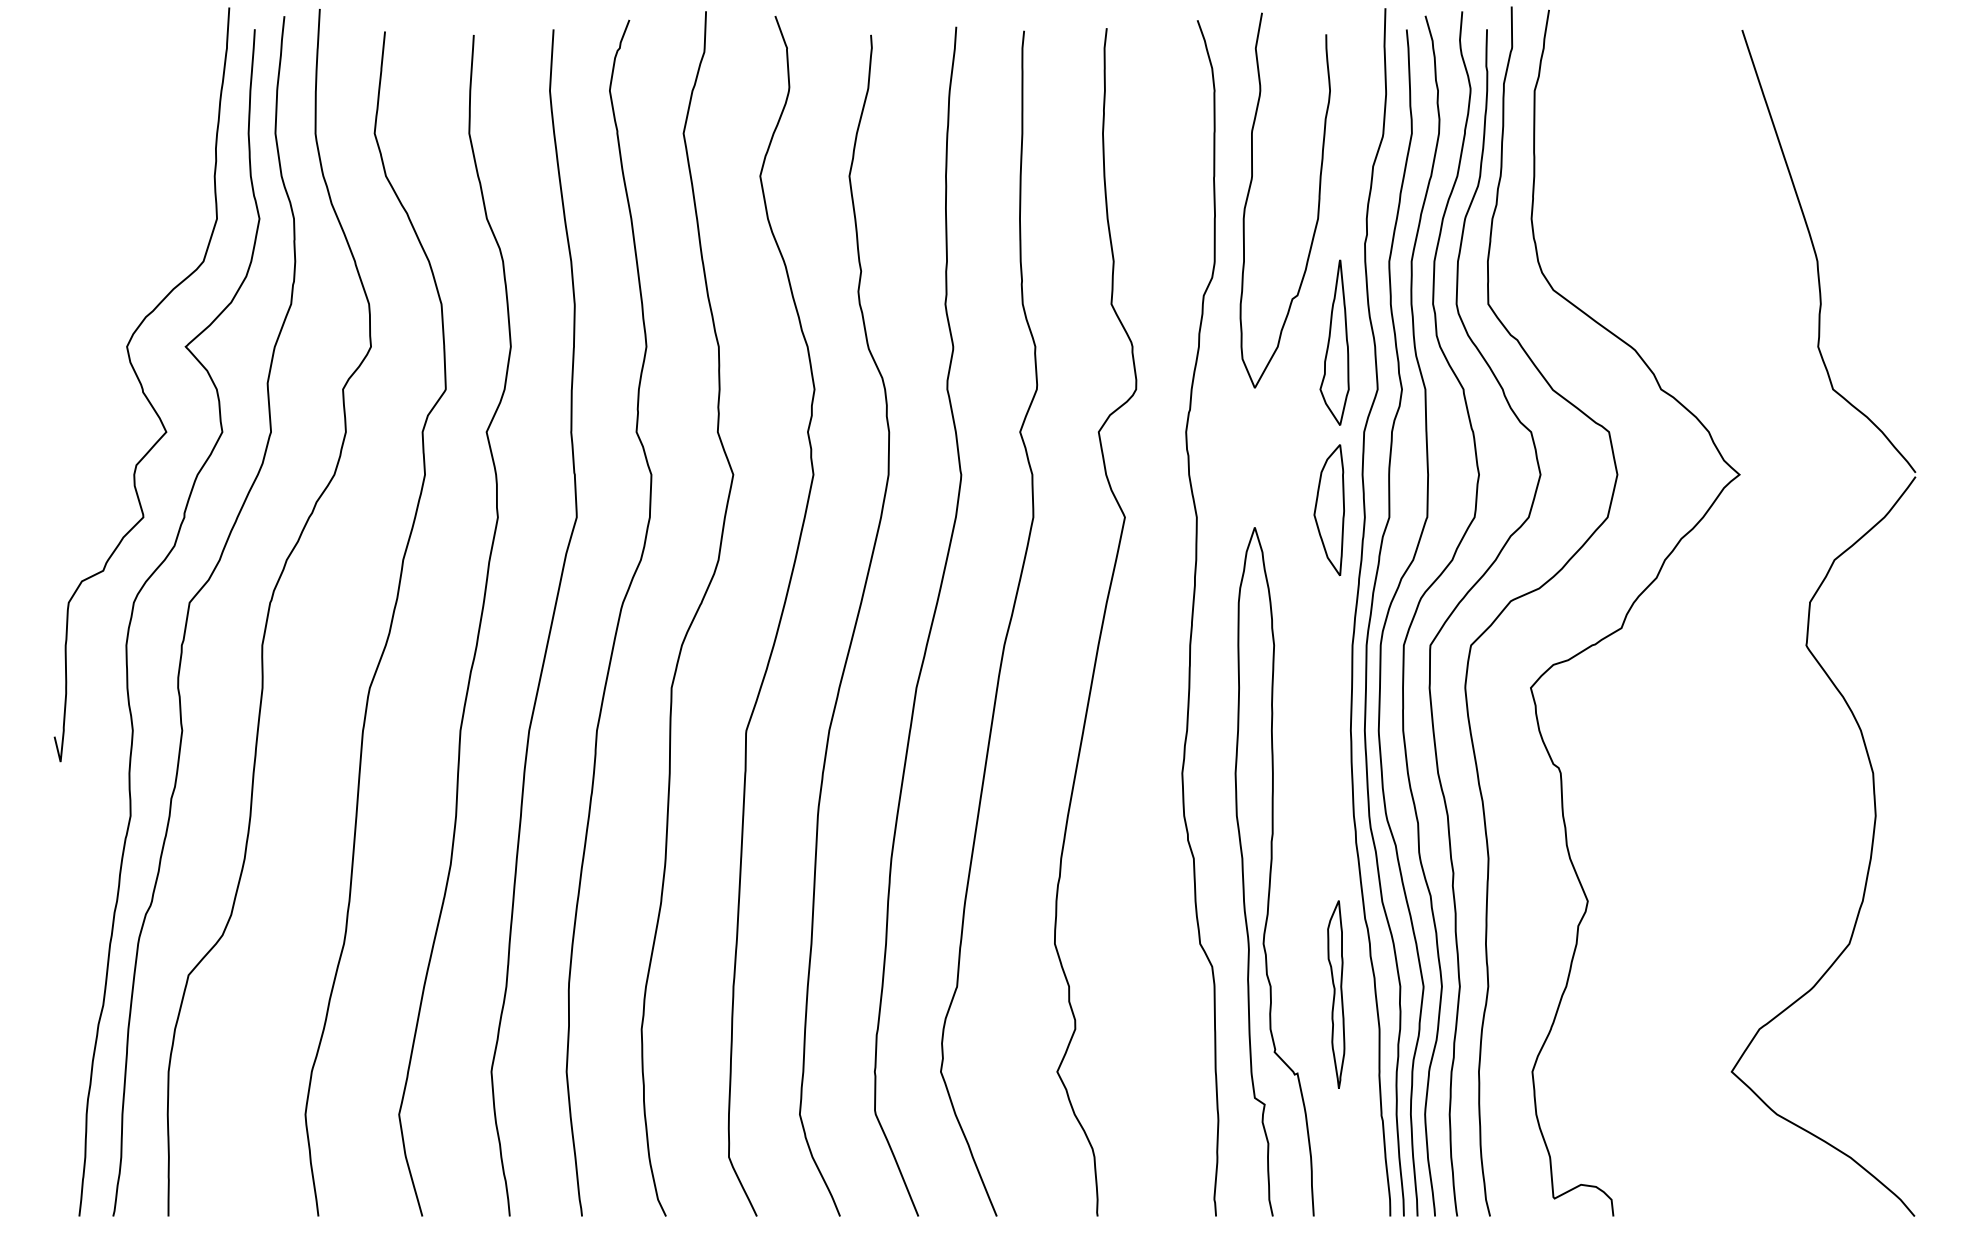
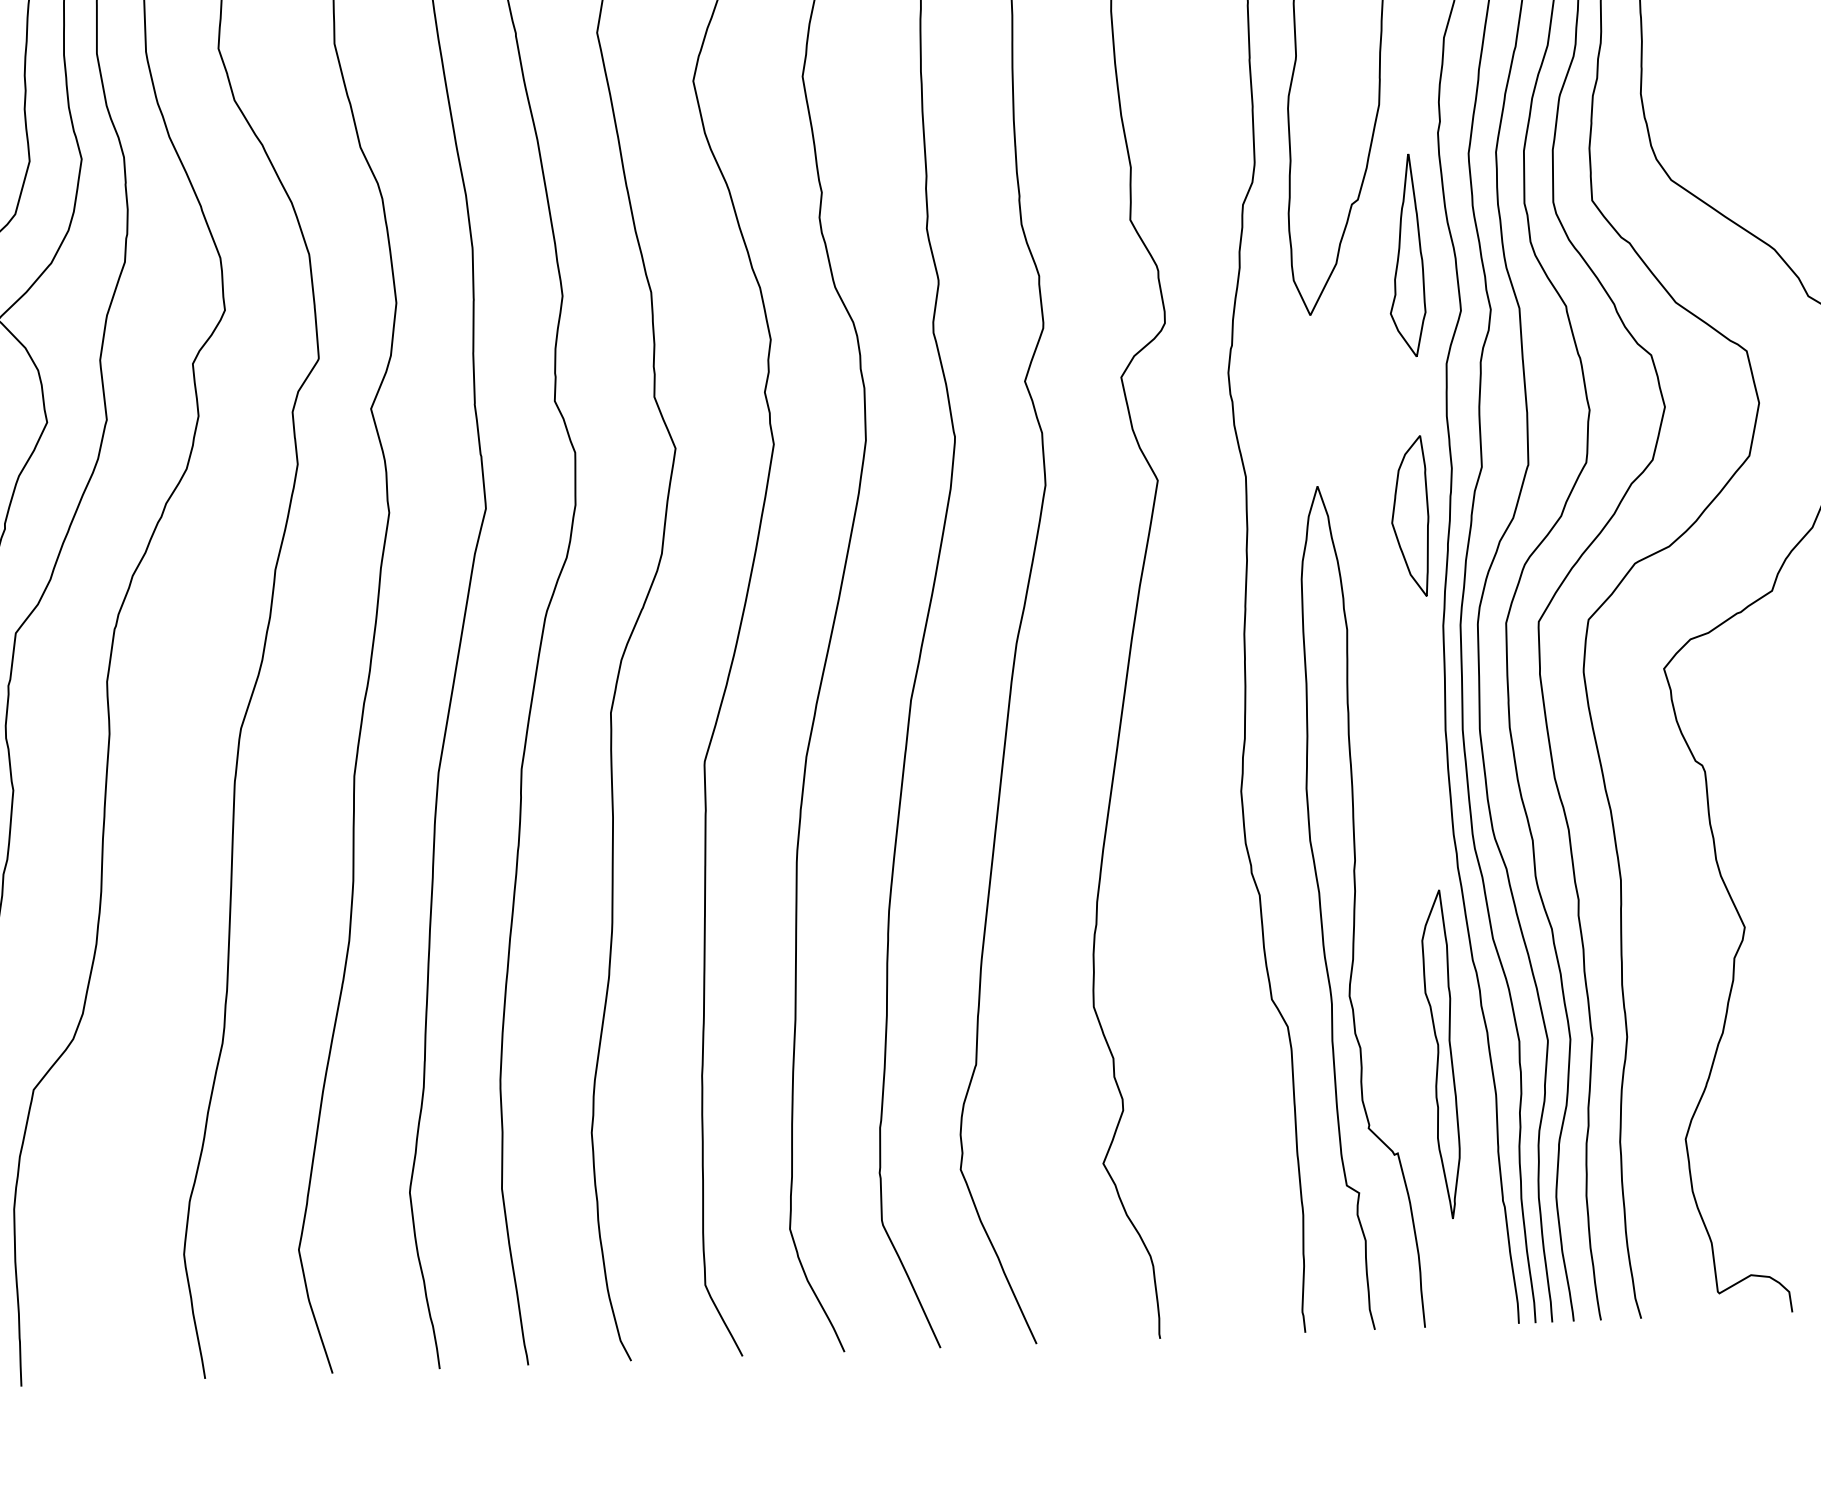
part: (1328, 510) -> (1409, 516), moved
part: (1335, 994) -> (1440, 1054), size x1.43

